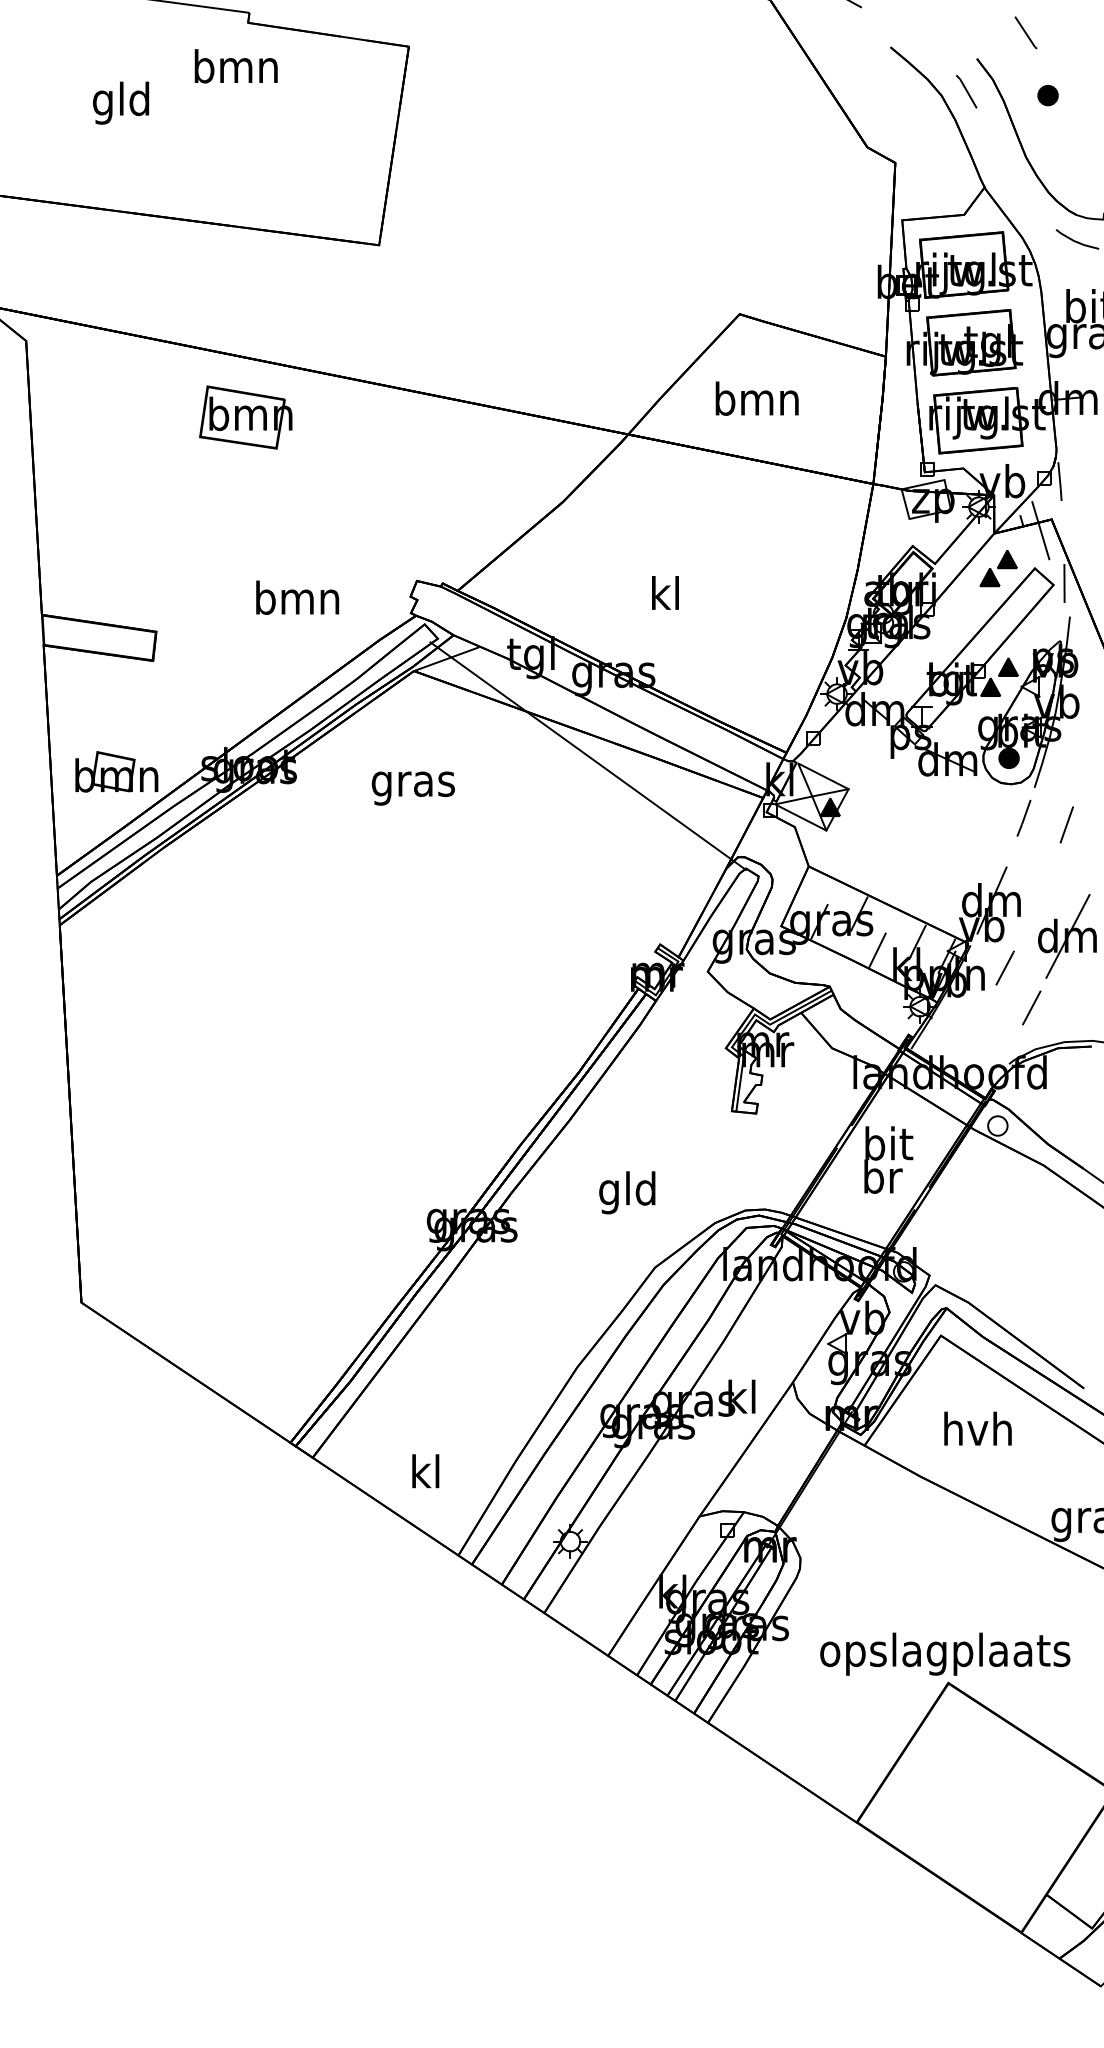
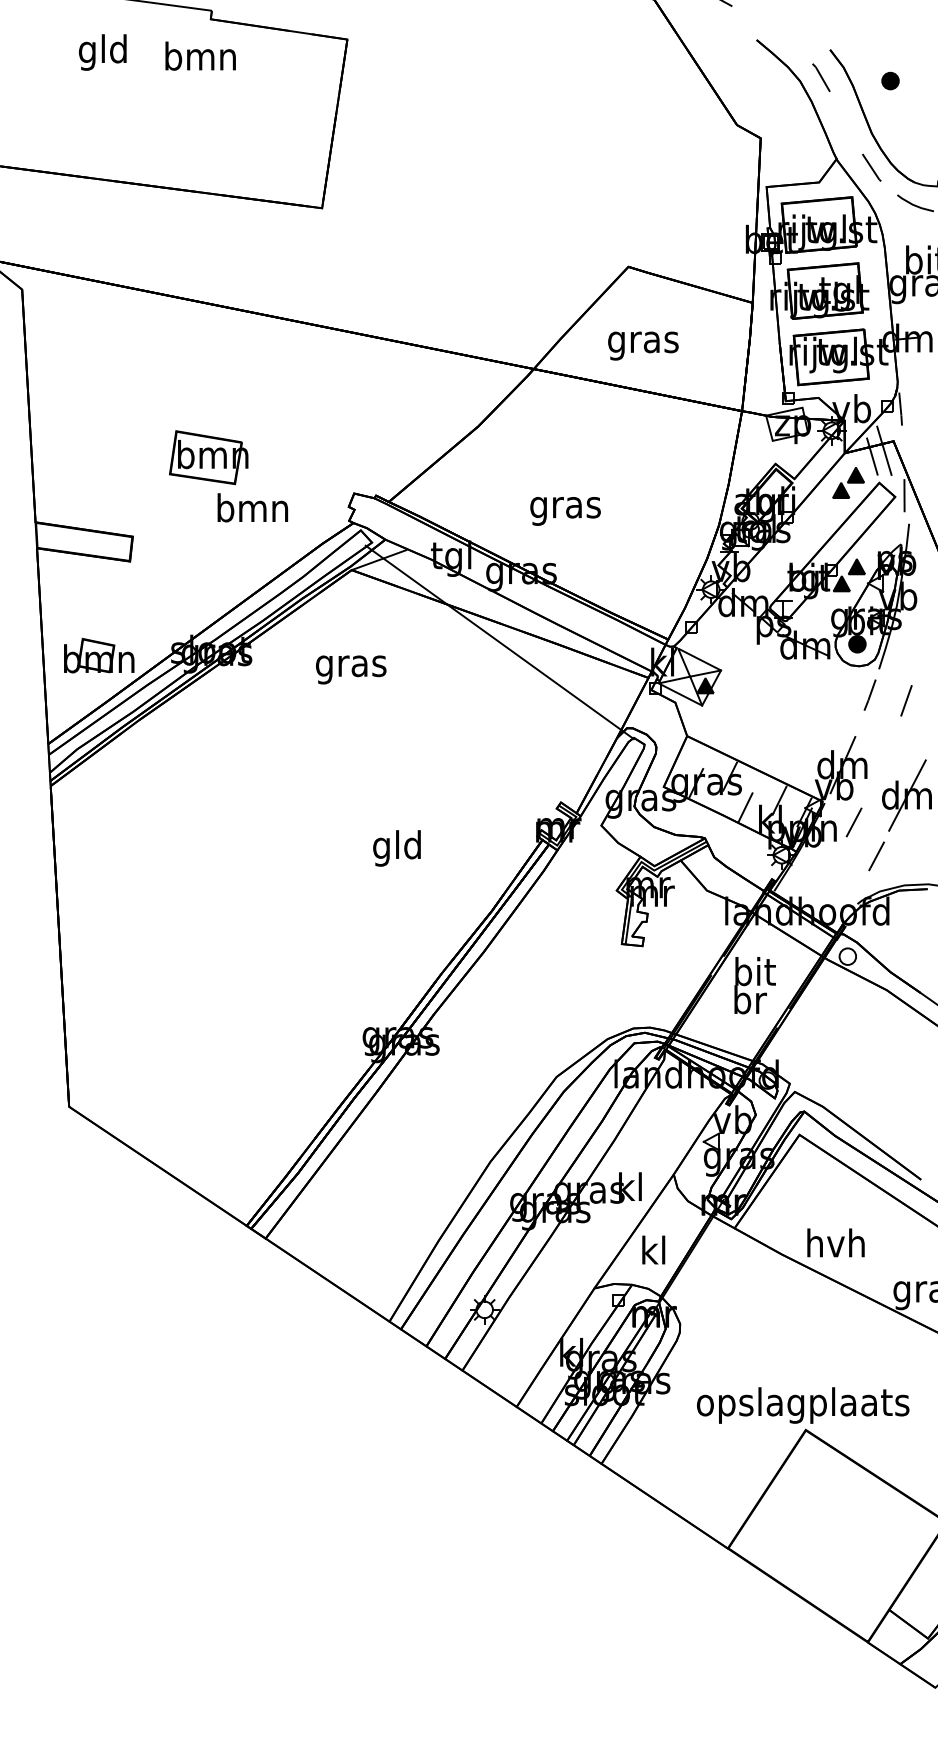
line: (1025, 32) -> (871, 167), moved
text: (120, 103) -> (102, 52), moved
text: (757, 403) -> (643, 342), bmn -> gras
part: (245, 417) -> (208, 457), moved
line: (1028, 543) -> (873, 461), added
text: (665, 597) -> (565, 507), kl -> gras
text: (626, 1192) -> (396, 848), moved
text: (977, 1428) -> (835, 1242), moved
text: (425, 1470) -> (653, 1249), moved

